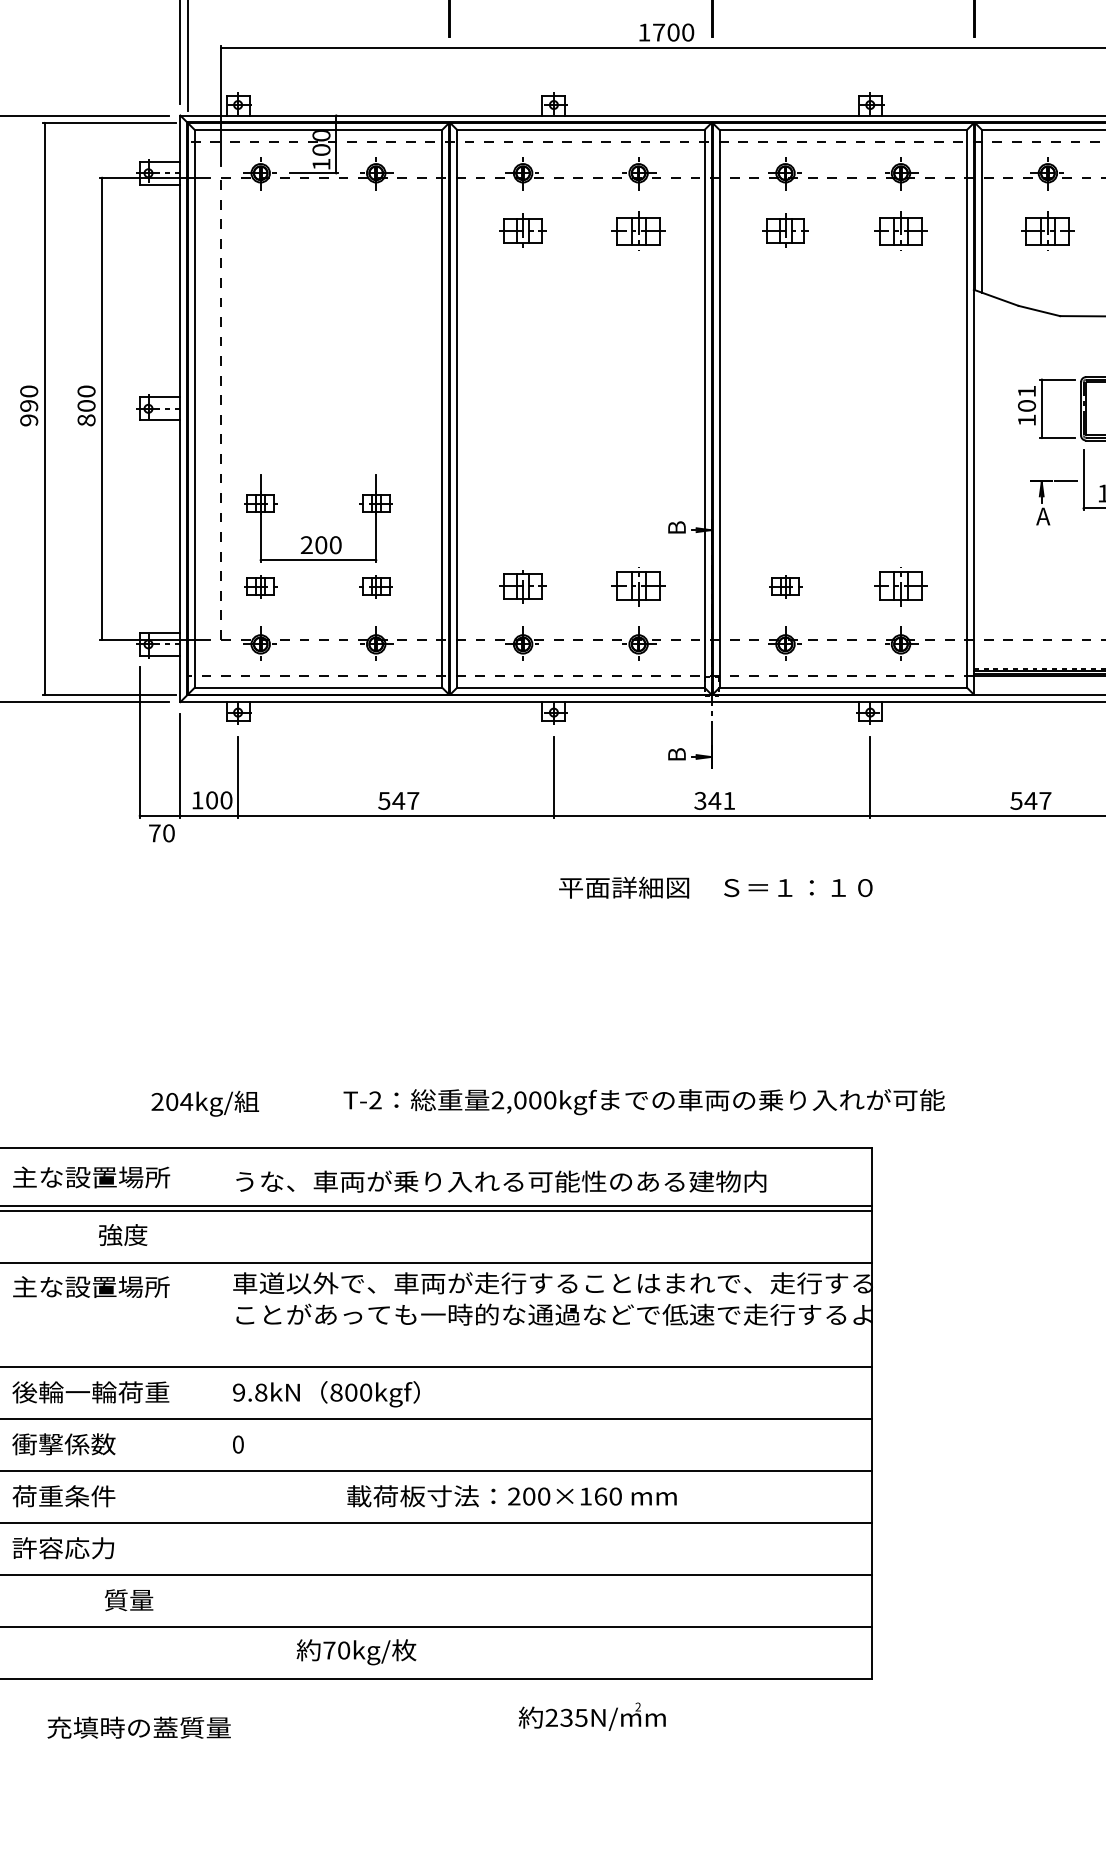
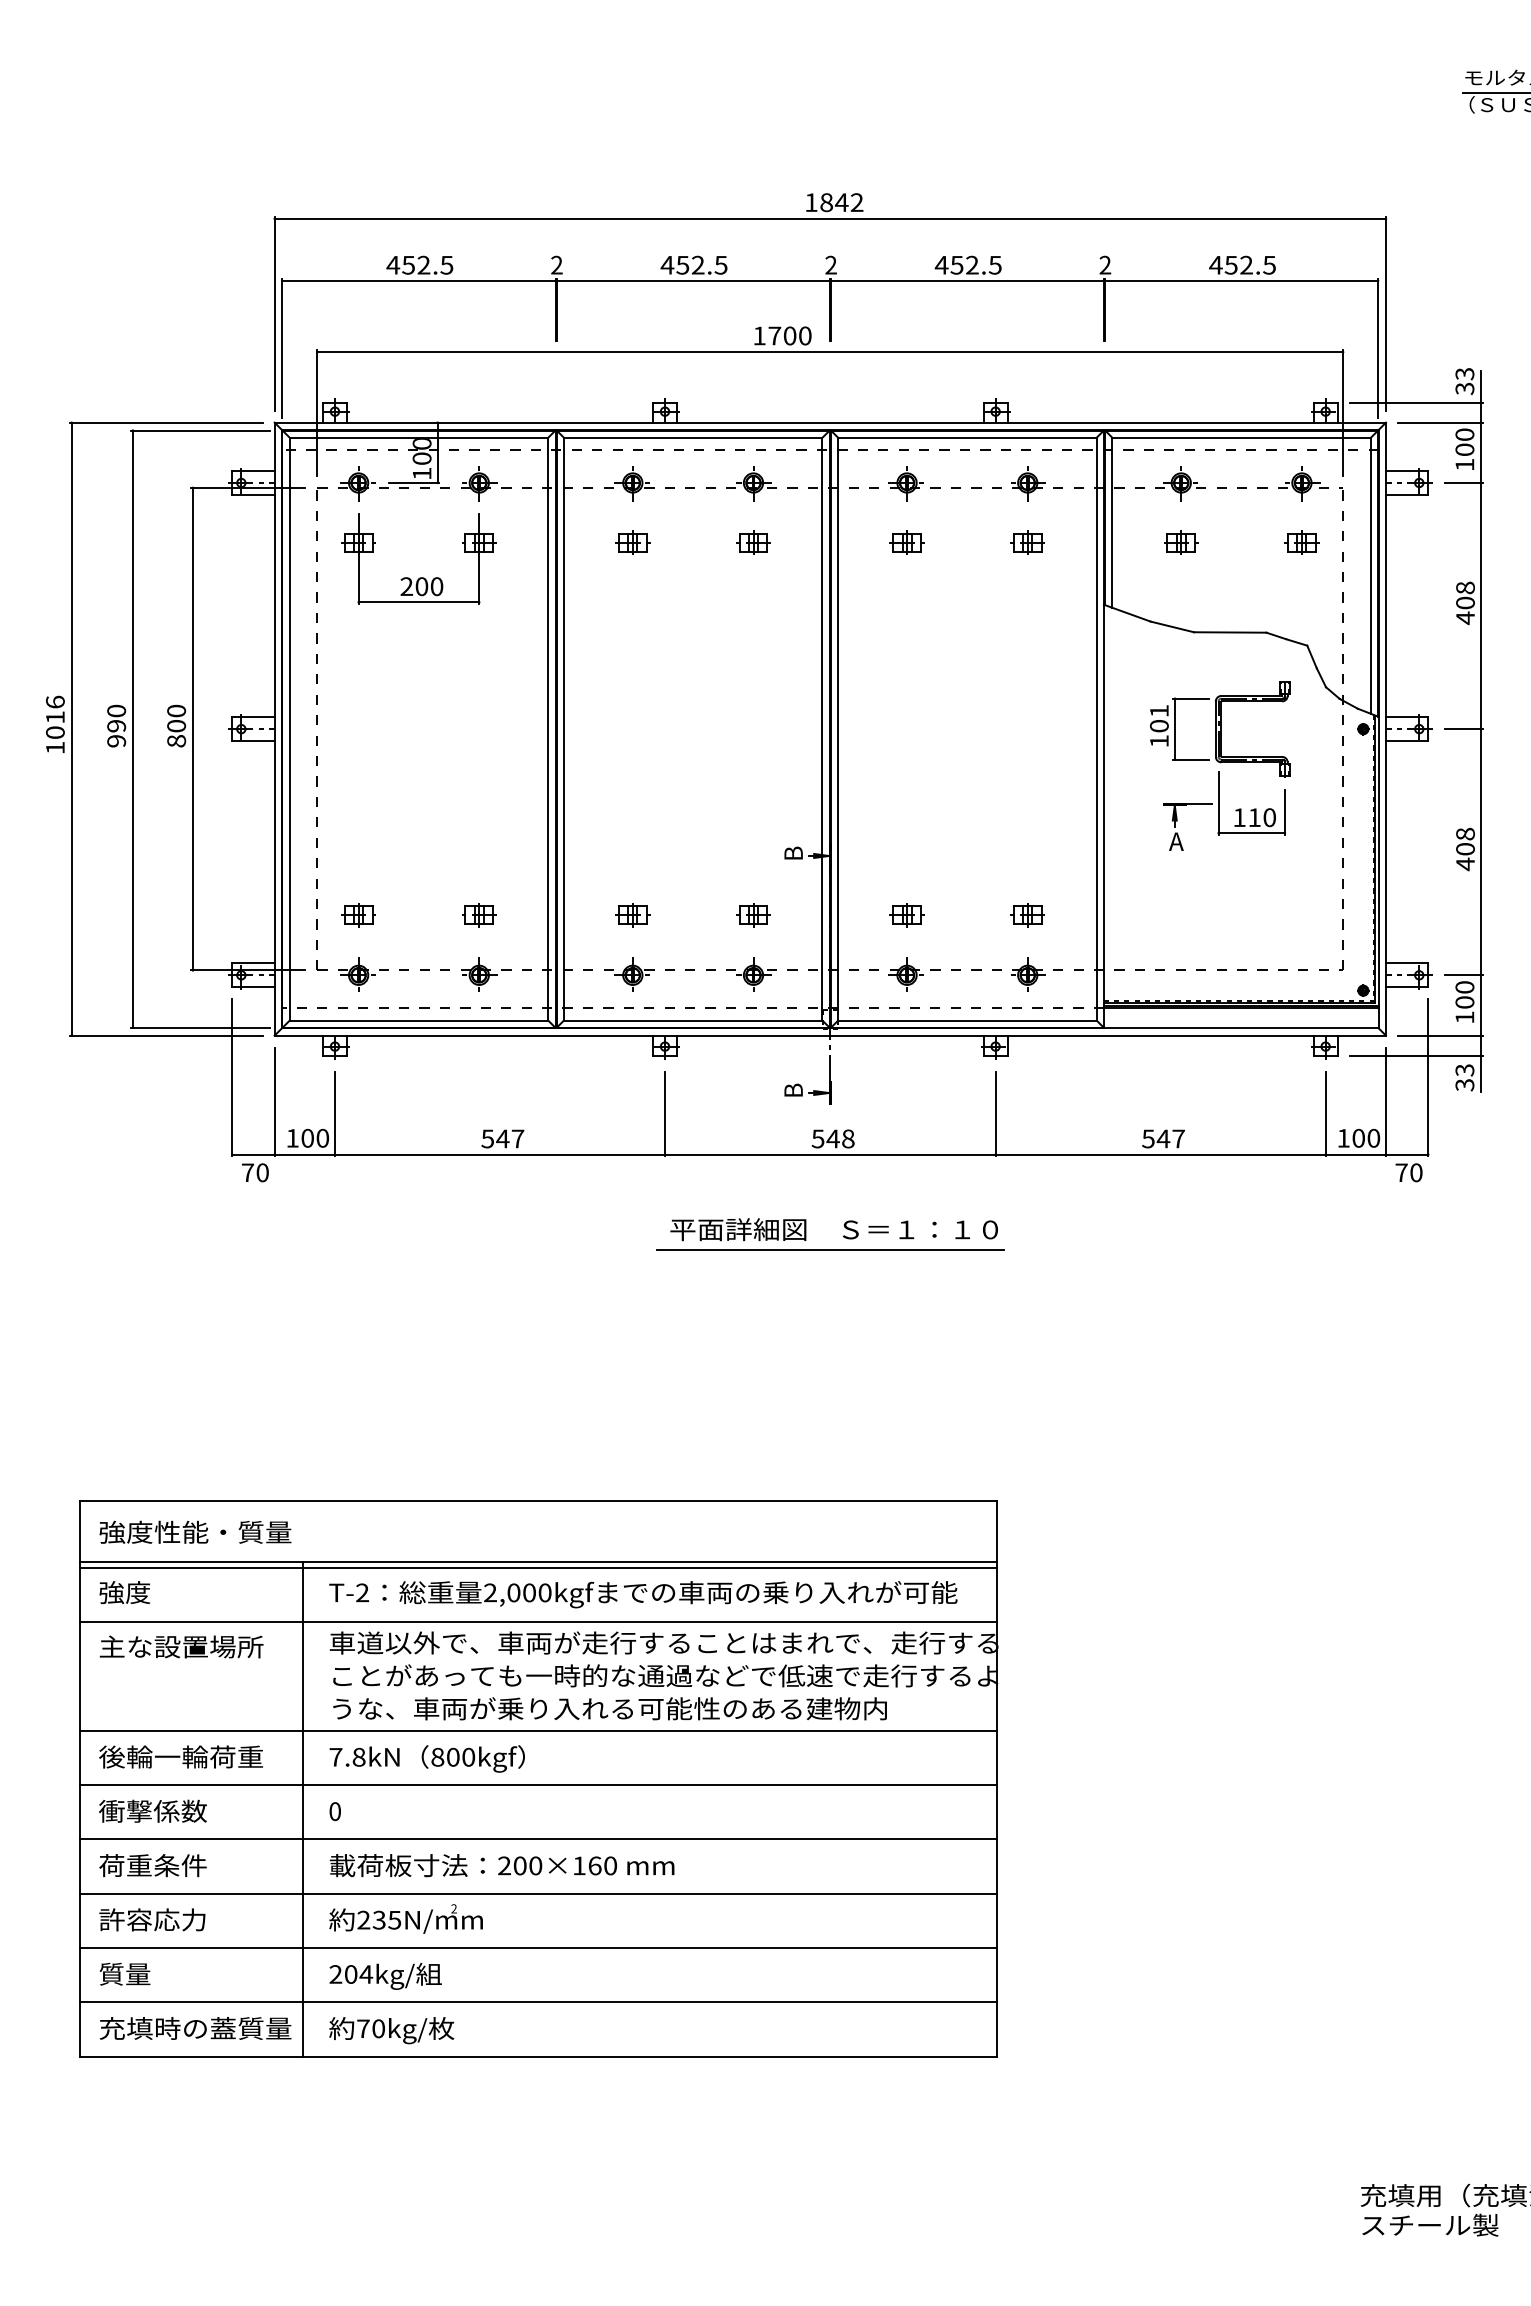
part: (522, 230) -> (632, 542), size x0.71
part: (638, 230) -> (753, 542), size x0.62
part: (784, 230) -> (906, 542), size x0.71
part: (900, 230) -> (1027, 542), size x0.62
part: (1048, 230) -> (1181, 542), size x0.62
part: (318, 536) -> (419, 577), moved
part: (522, 587) -> (632, 915), size x0.71
part: (638, 587) -> (753, 915), size x0.62
part: (900, 587) -> (1027, 915), size x0.62
text: (715, 800) -> (833, 1138), 341 -> 548
line: (711, 907) -> (829, 1250), added
text: (644, 1101) -> (643, 1594), moved
text: (205, 1103) -> (385, 1976), moved
text: (104, 1176) -> (195, 1531), 主な設置場所 -> 強度性能・質量
text: (500, 1181) -> (609, 1708), moved
text: (122, 1234) -> (124, 1592), moved
text: (238, 1391) -> (335, 1756), 9.8kN -> 7.8kN
line: (207, 1441) -> (303, 1808), added
text: (511, 1496) -> (501, 1865), moved
text: (128, 1599) -> (124, 1973), moved
text: (356, 1652) -> (391, 2030), moved
text: (591, 1716) -> (405, 1918), moved
text: (139, 1727) -> (195, 2028), moved

